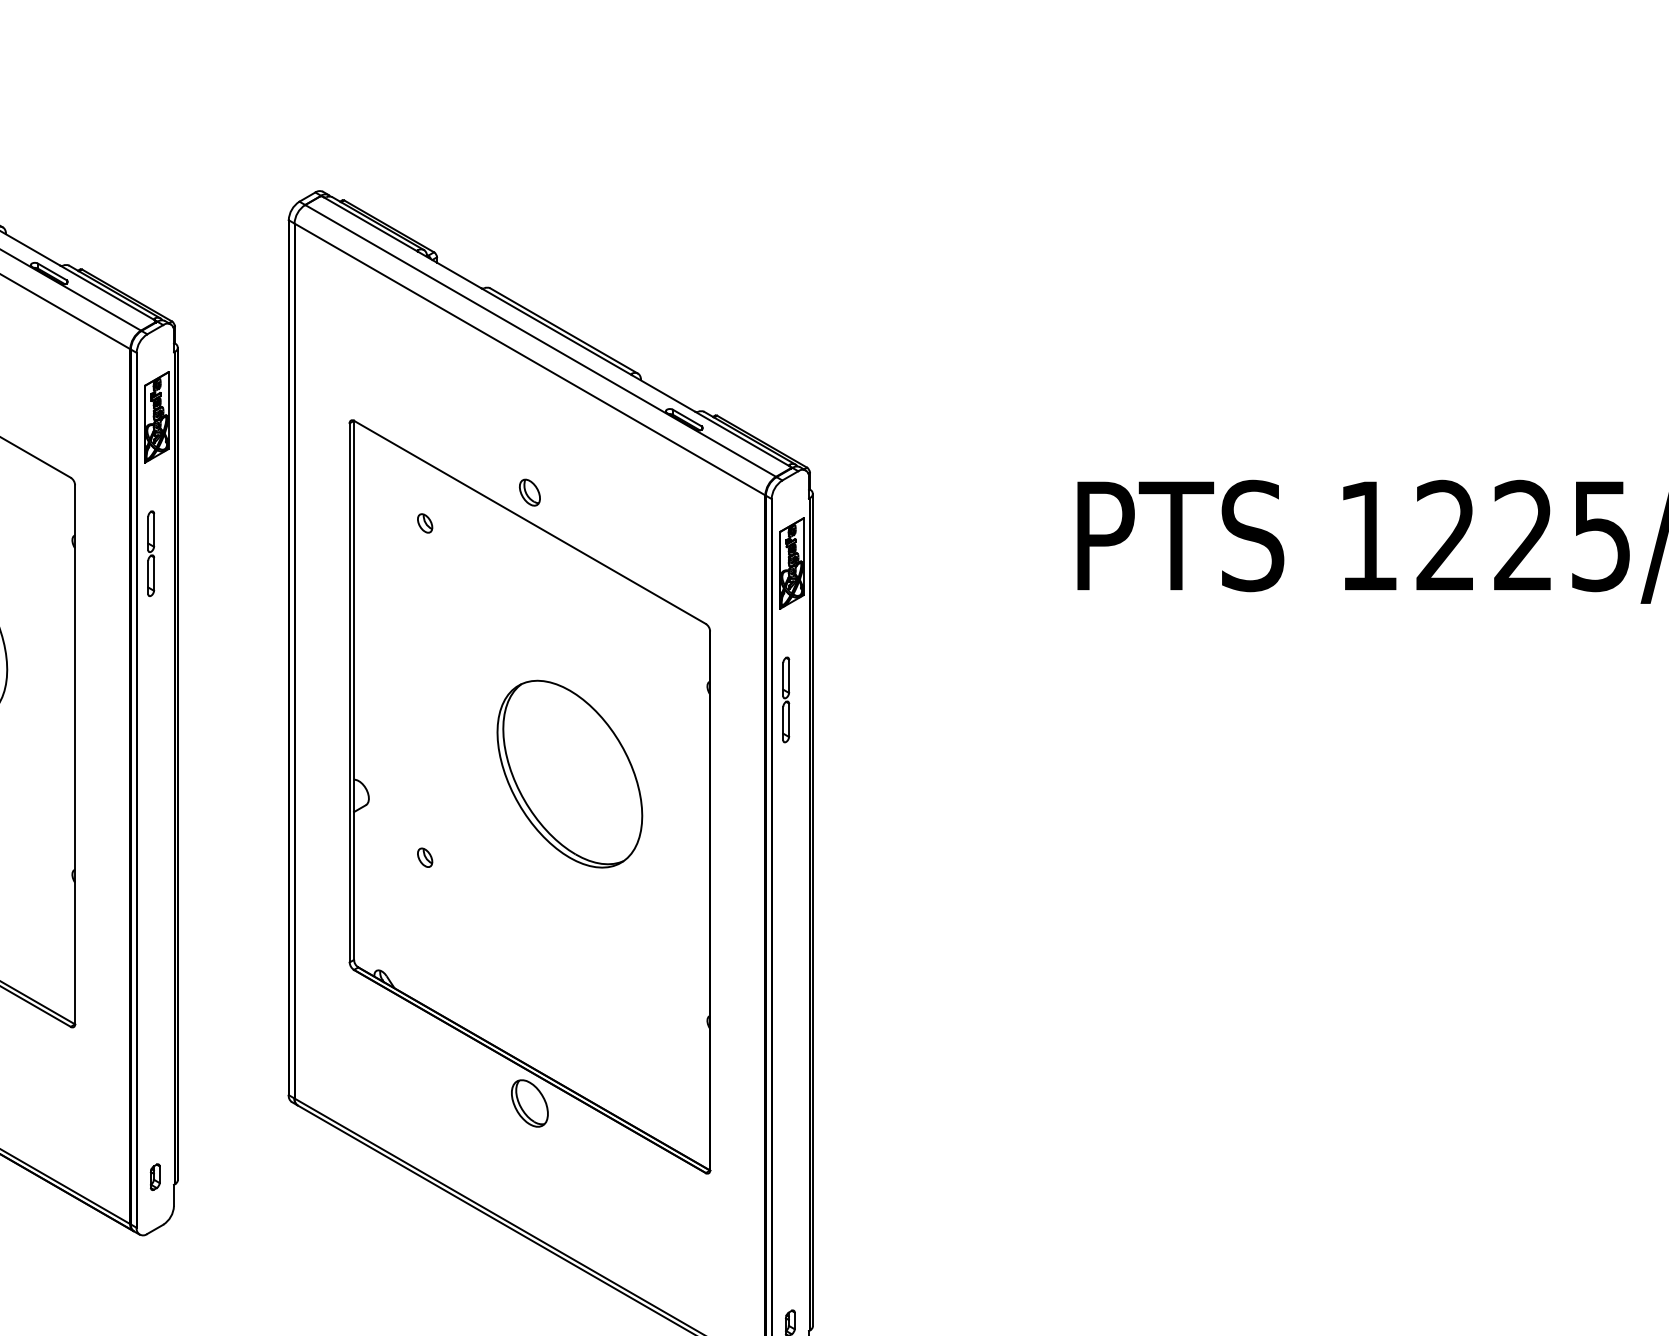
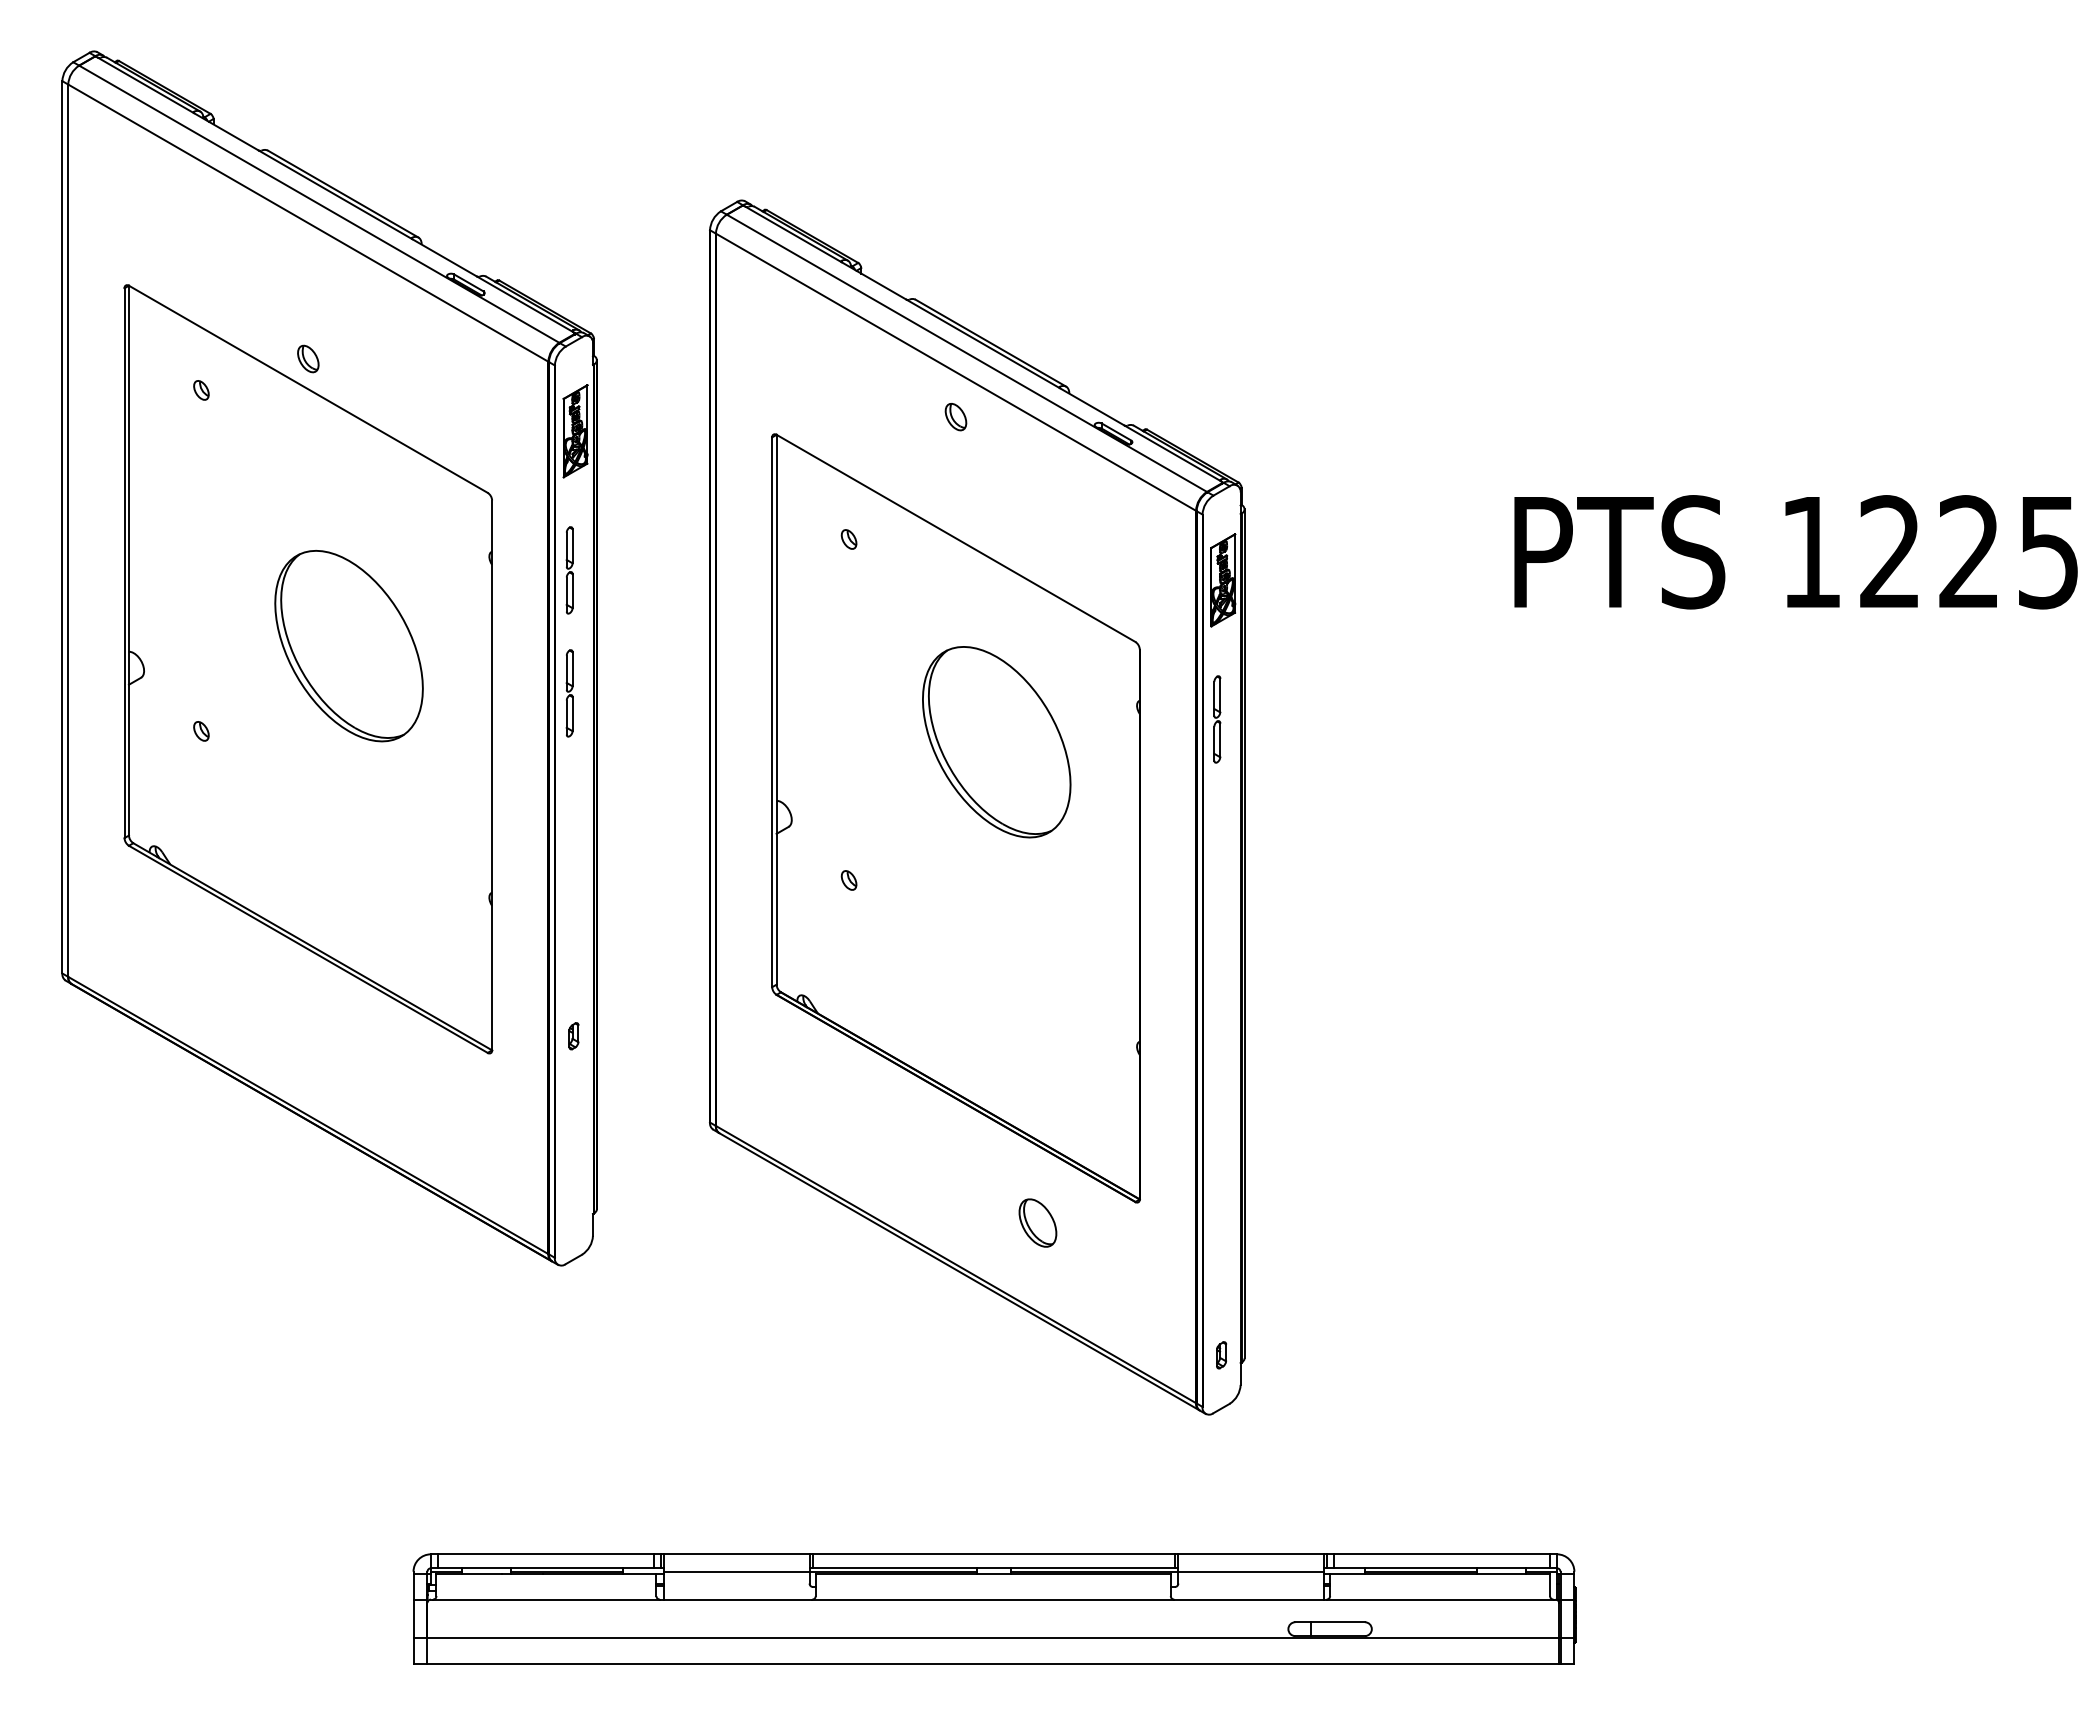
part: (529, 493) -> (955, 417), moved
part: (150, 674) -> (569, 693), added
part: (569, 774) -> (996, 742), moved
part: (529, 1102) -> (1037, 1222), moved
part: (154, 1177) -> (573, 1036), moved

